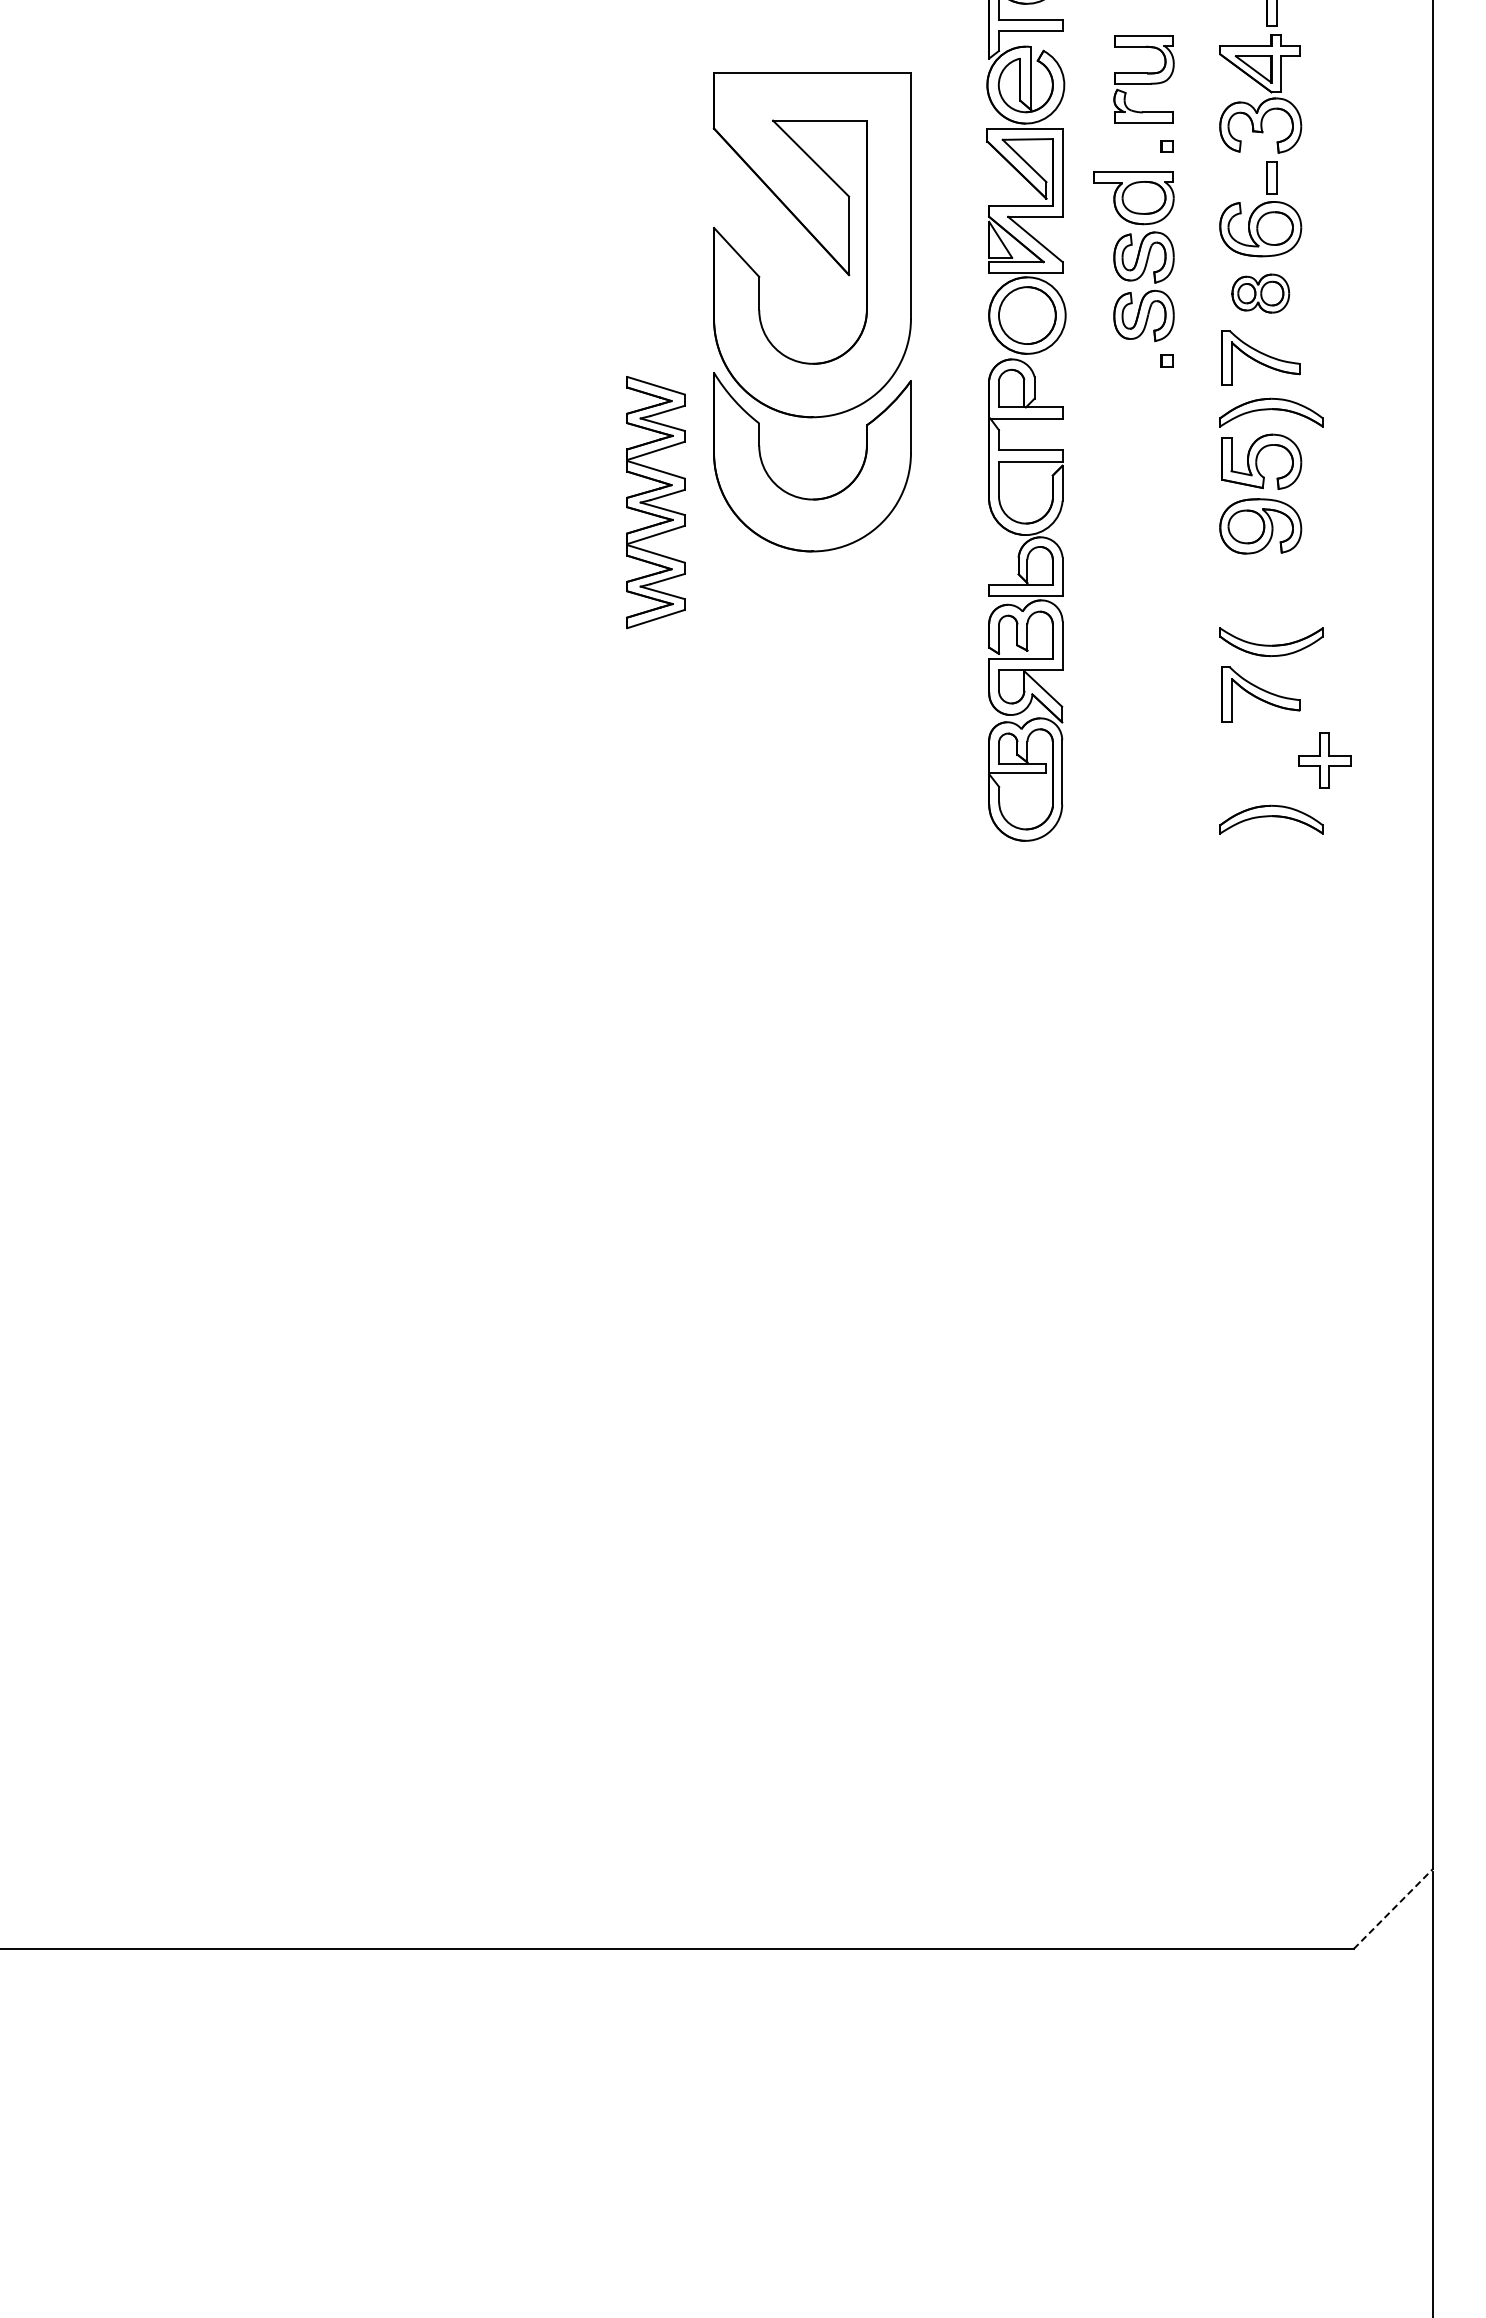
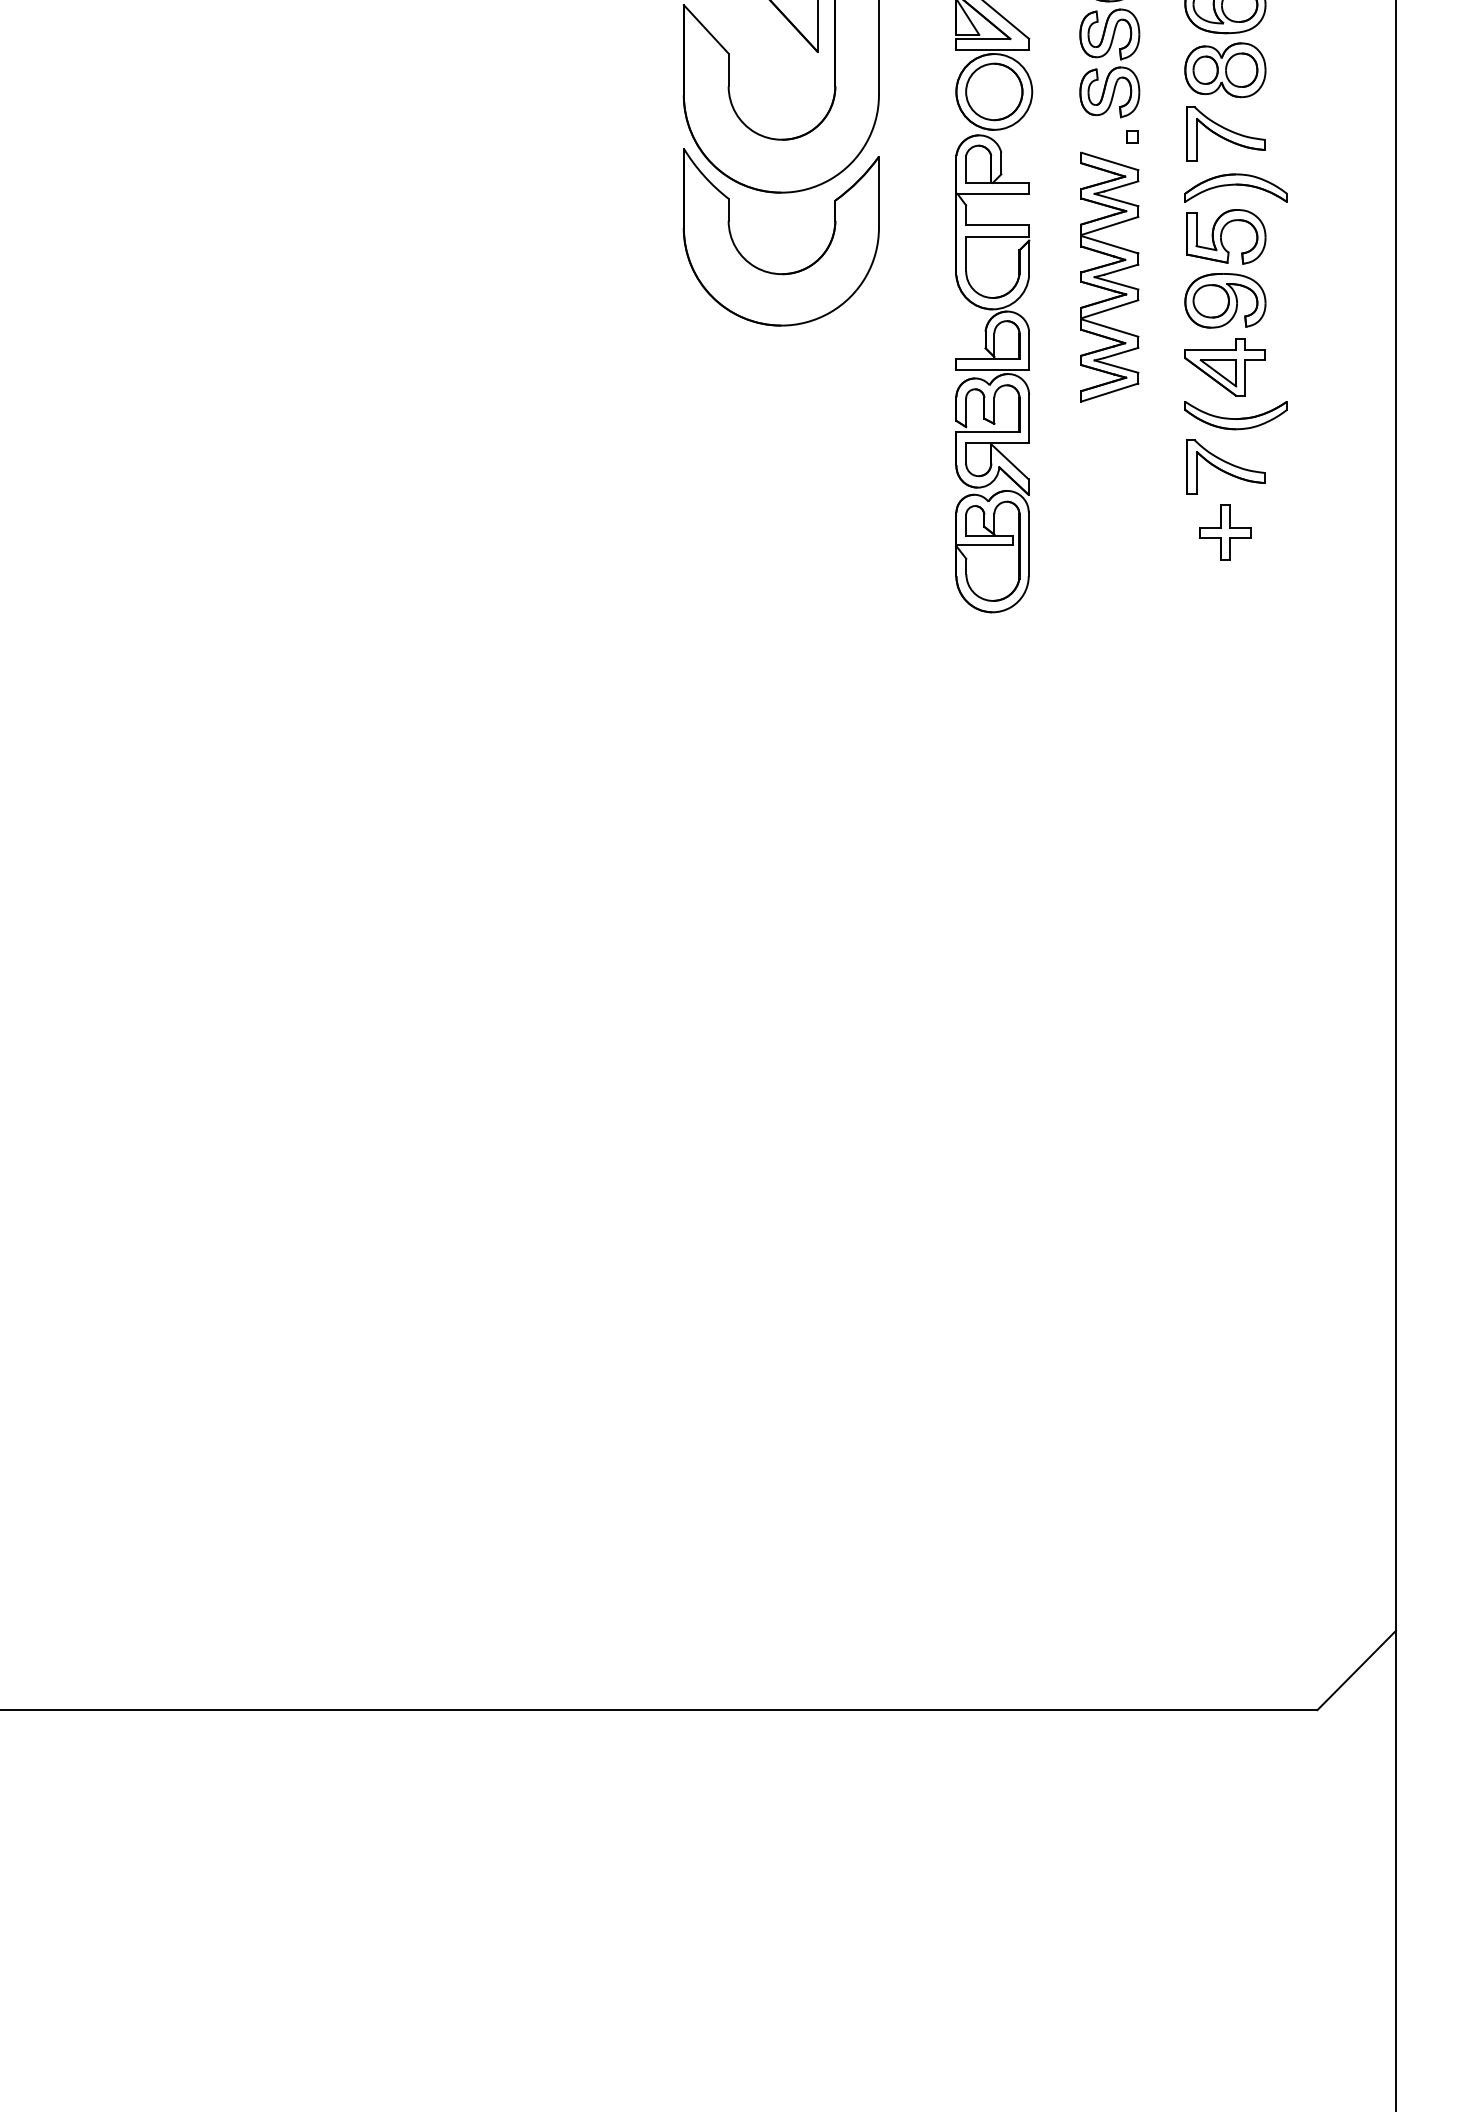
part: (1260, 293) -> (1225, 70), size x1.43
part: (655, 502) -> (1109, 277), moved
part: (1259, 593) -> (1224, 367), added
part: (1324, 760) -> (1225, 532), moved
part: (1271, 819) -> (1236, 591), removed
line: (1393, 1908) -> (1356, 1669), dashed -> solid

